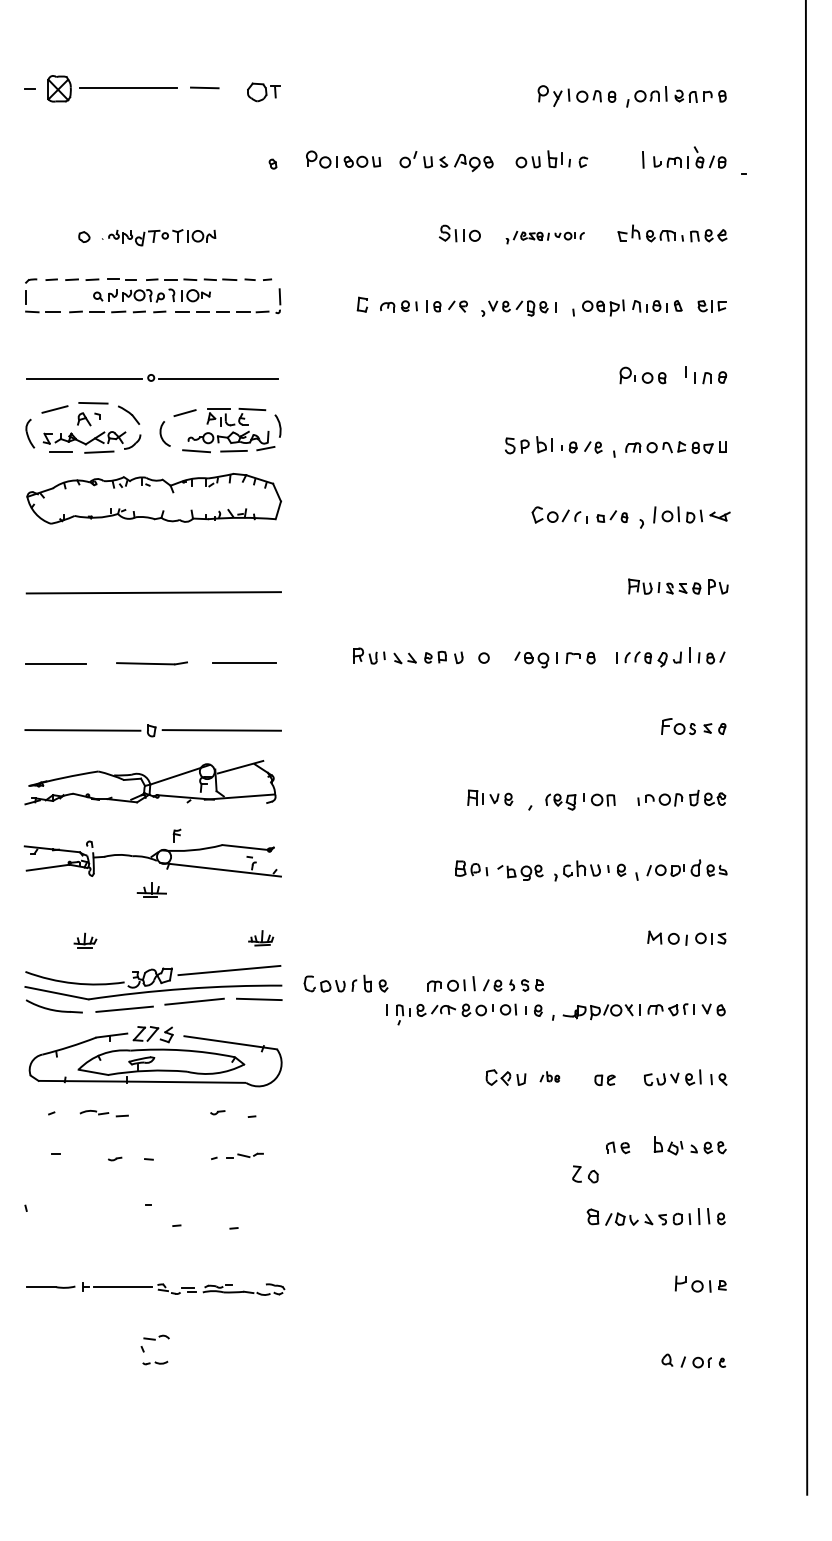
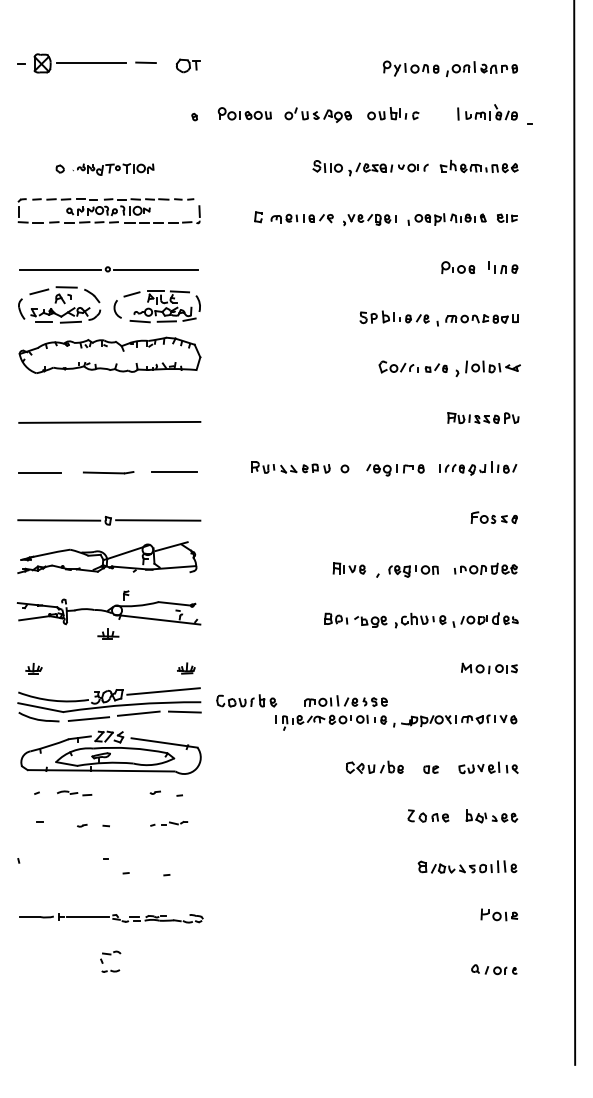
part: (545, 237) -> (388, 169), size x1.43
part: (85, 940) -> (34, 668), moved
part: (549, 1076) -> (391, 766), size x1.67
part: (585, 1174) -> (417, 816), moved

